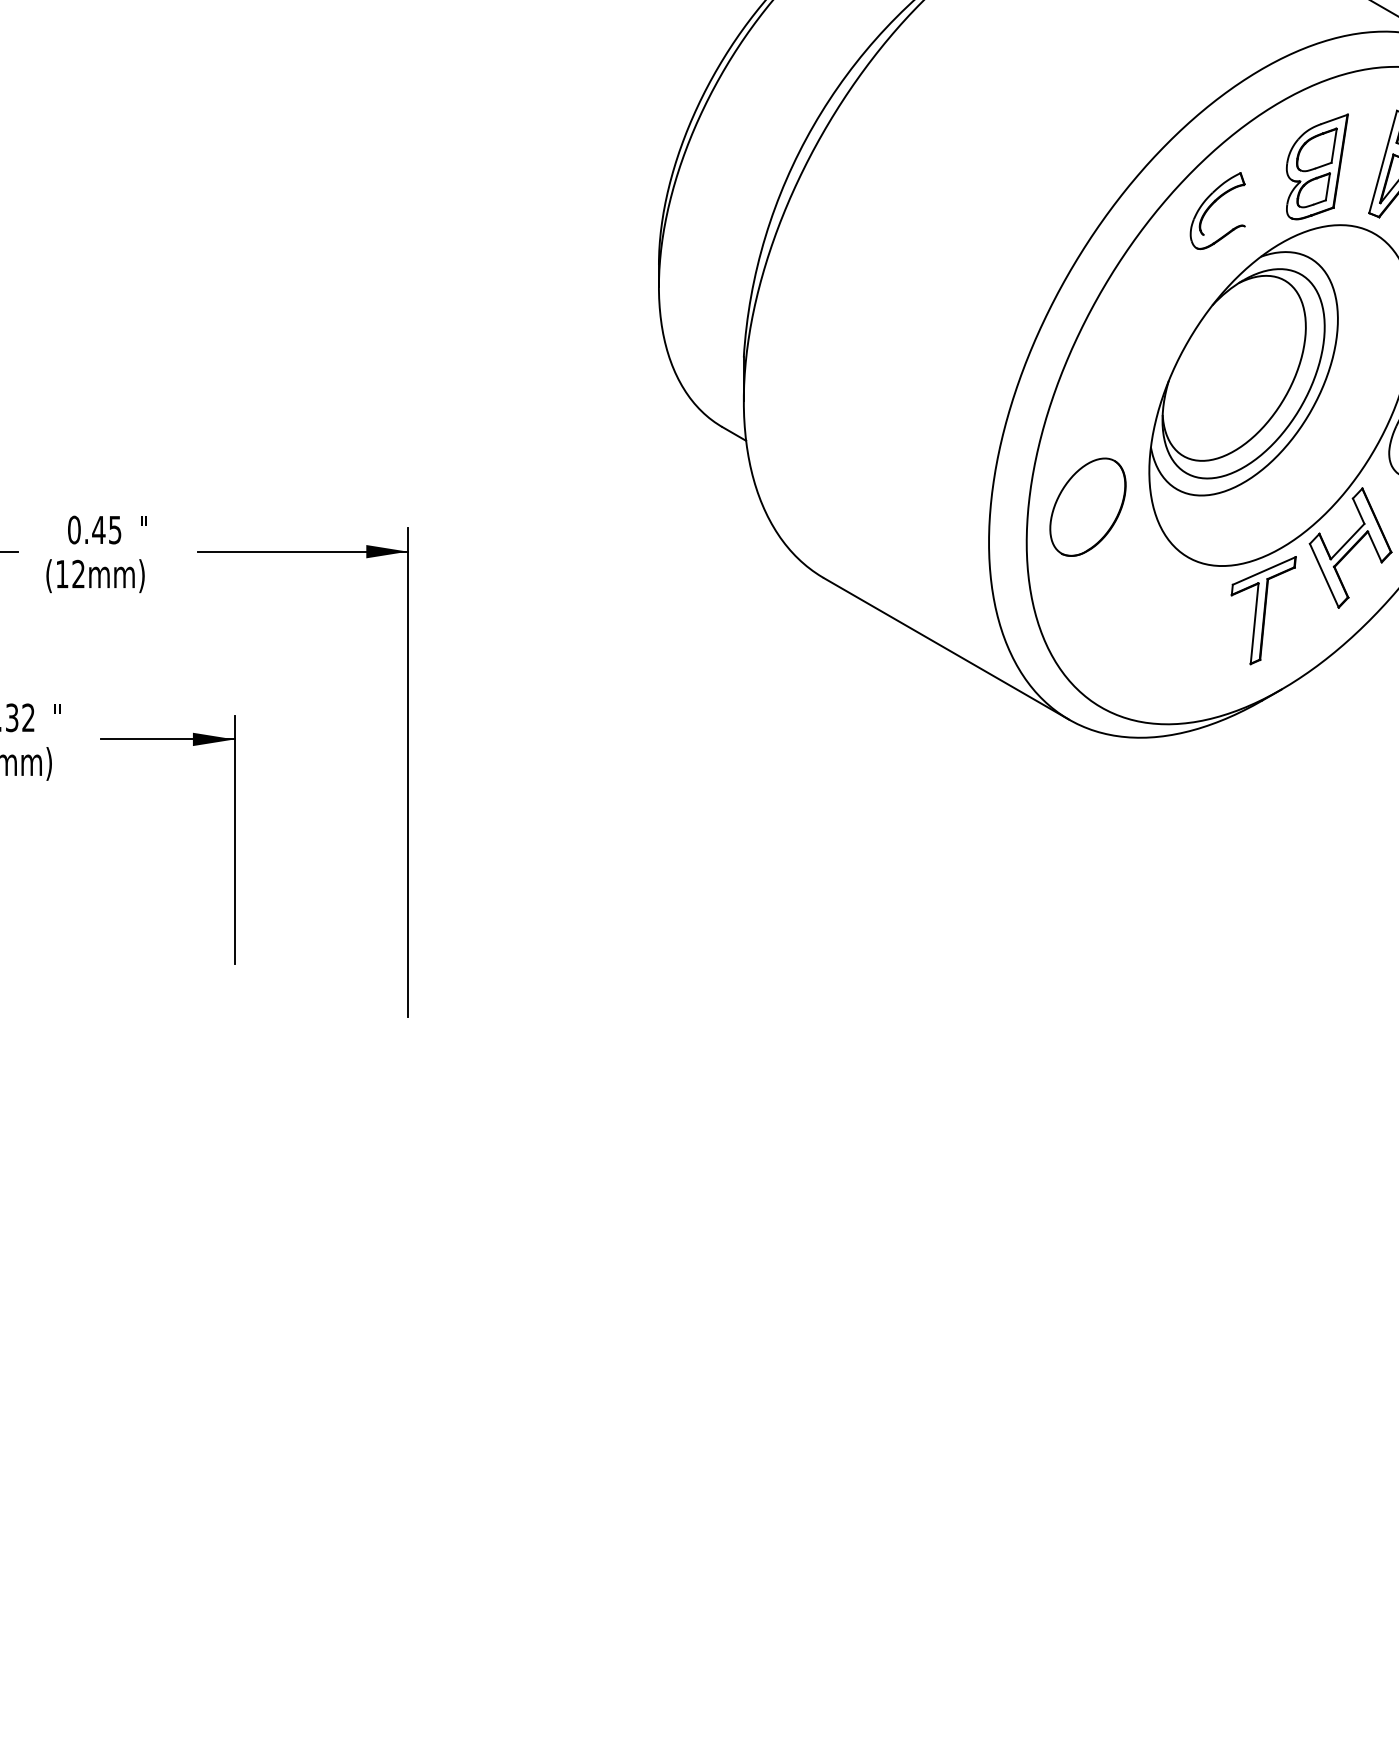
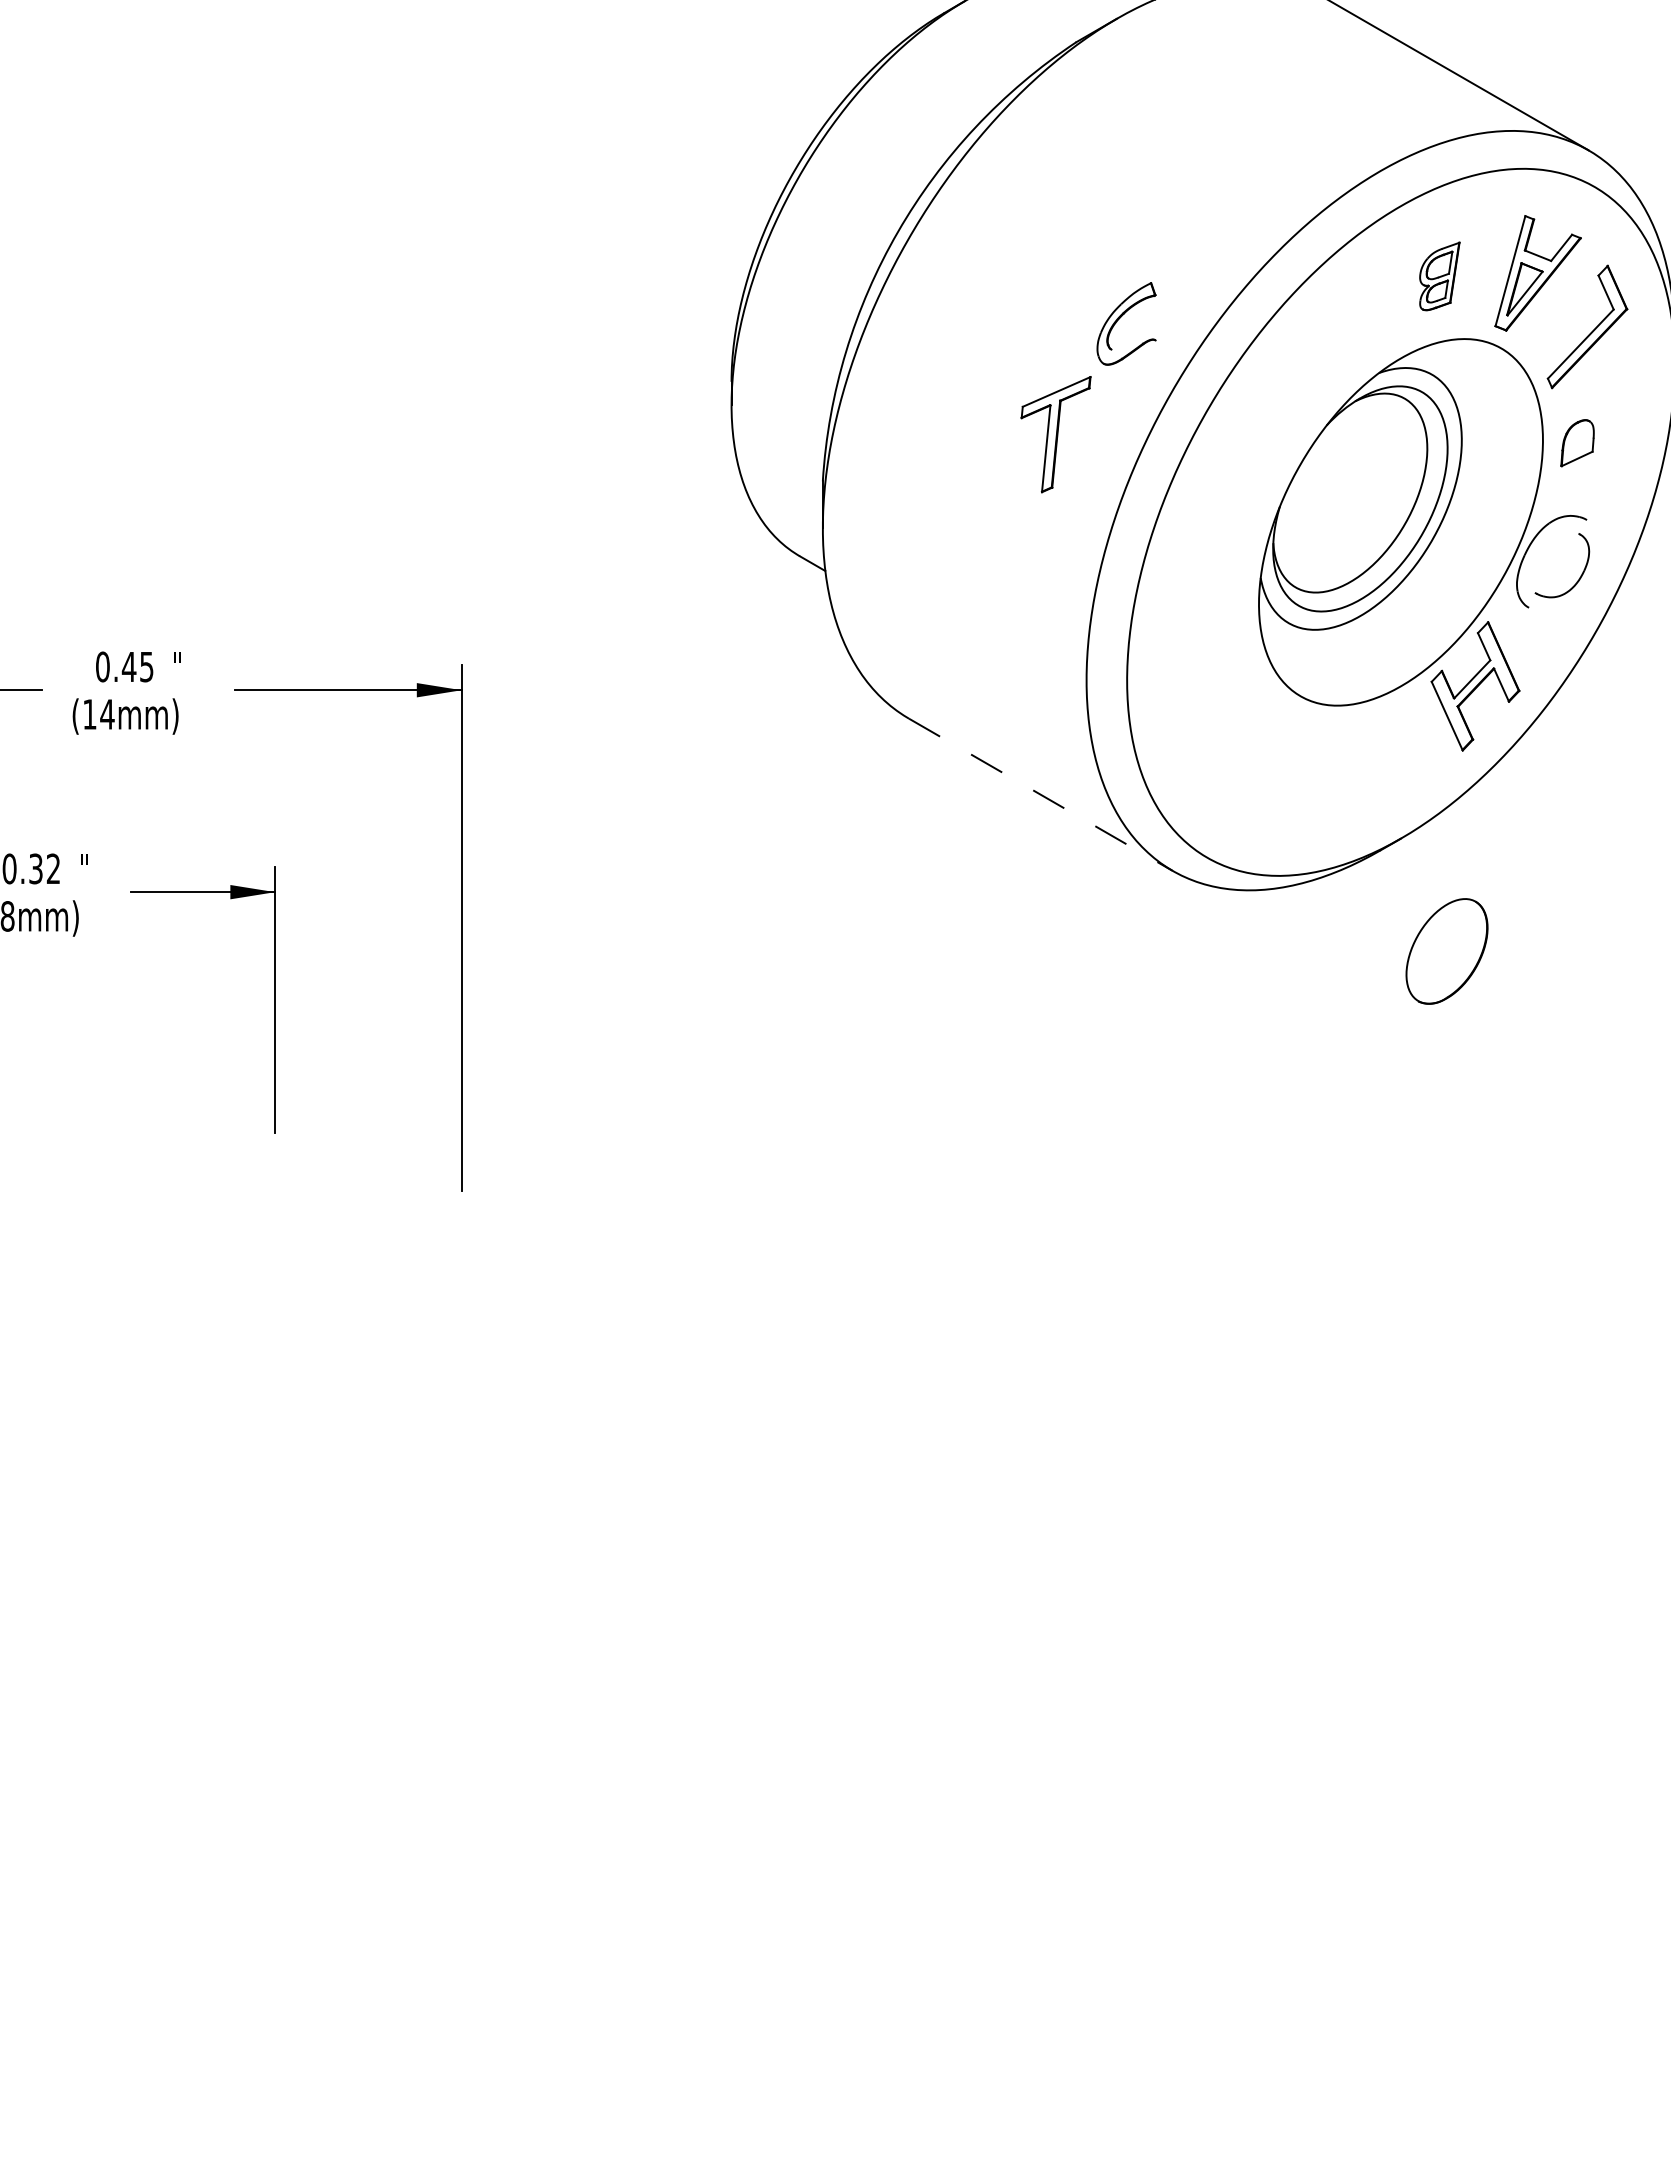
part: (1317, 166) -> (1439, 276), size x0.6
part: (1213, 205) -> (1121, 317), moved
part: (1087, 507) -> (1446, 951), moved
text: (78, 574) -> (107, 714), (12mm) -> (14mm)
part: (1263, 610) -> (1055, 434), moved
line: (947, 649) -> (1041, 795), solid -> dashed

